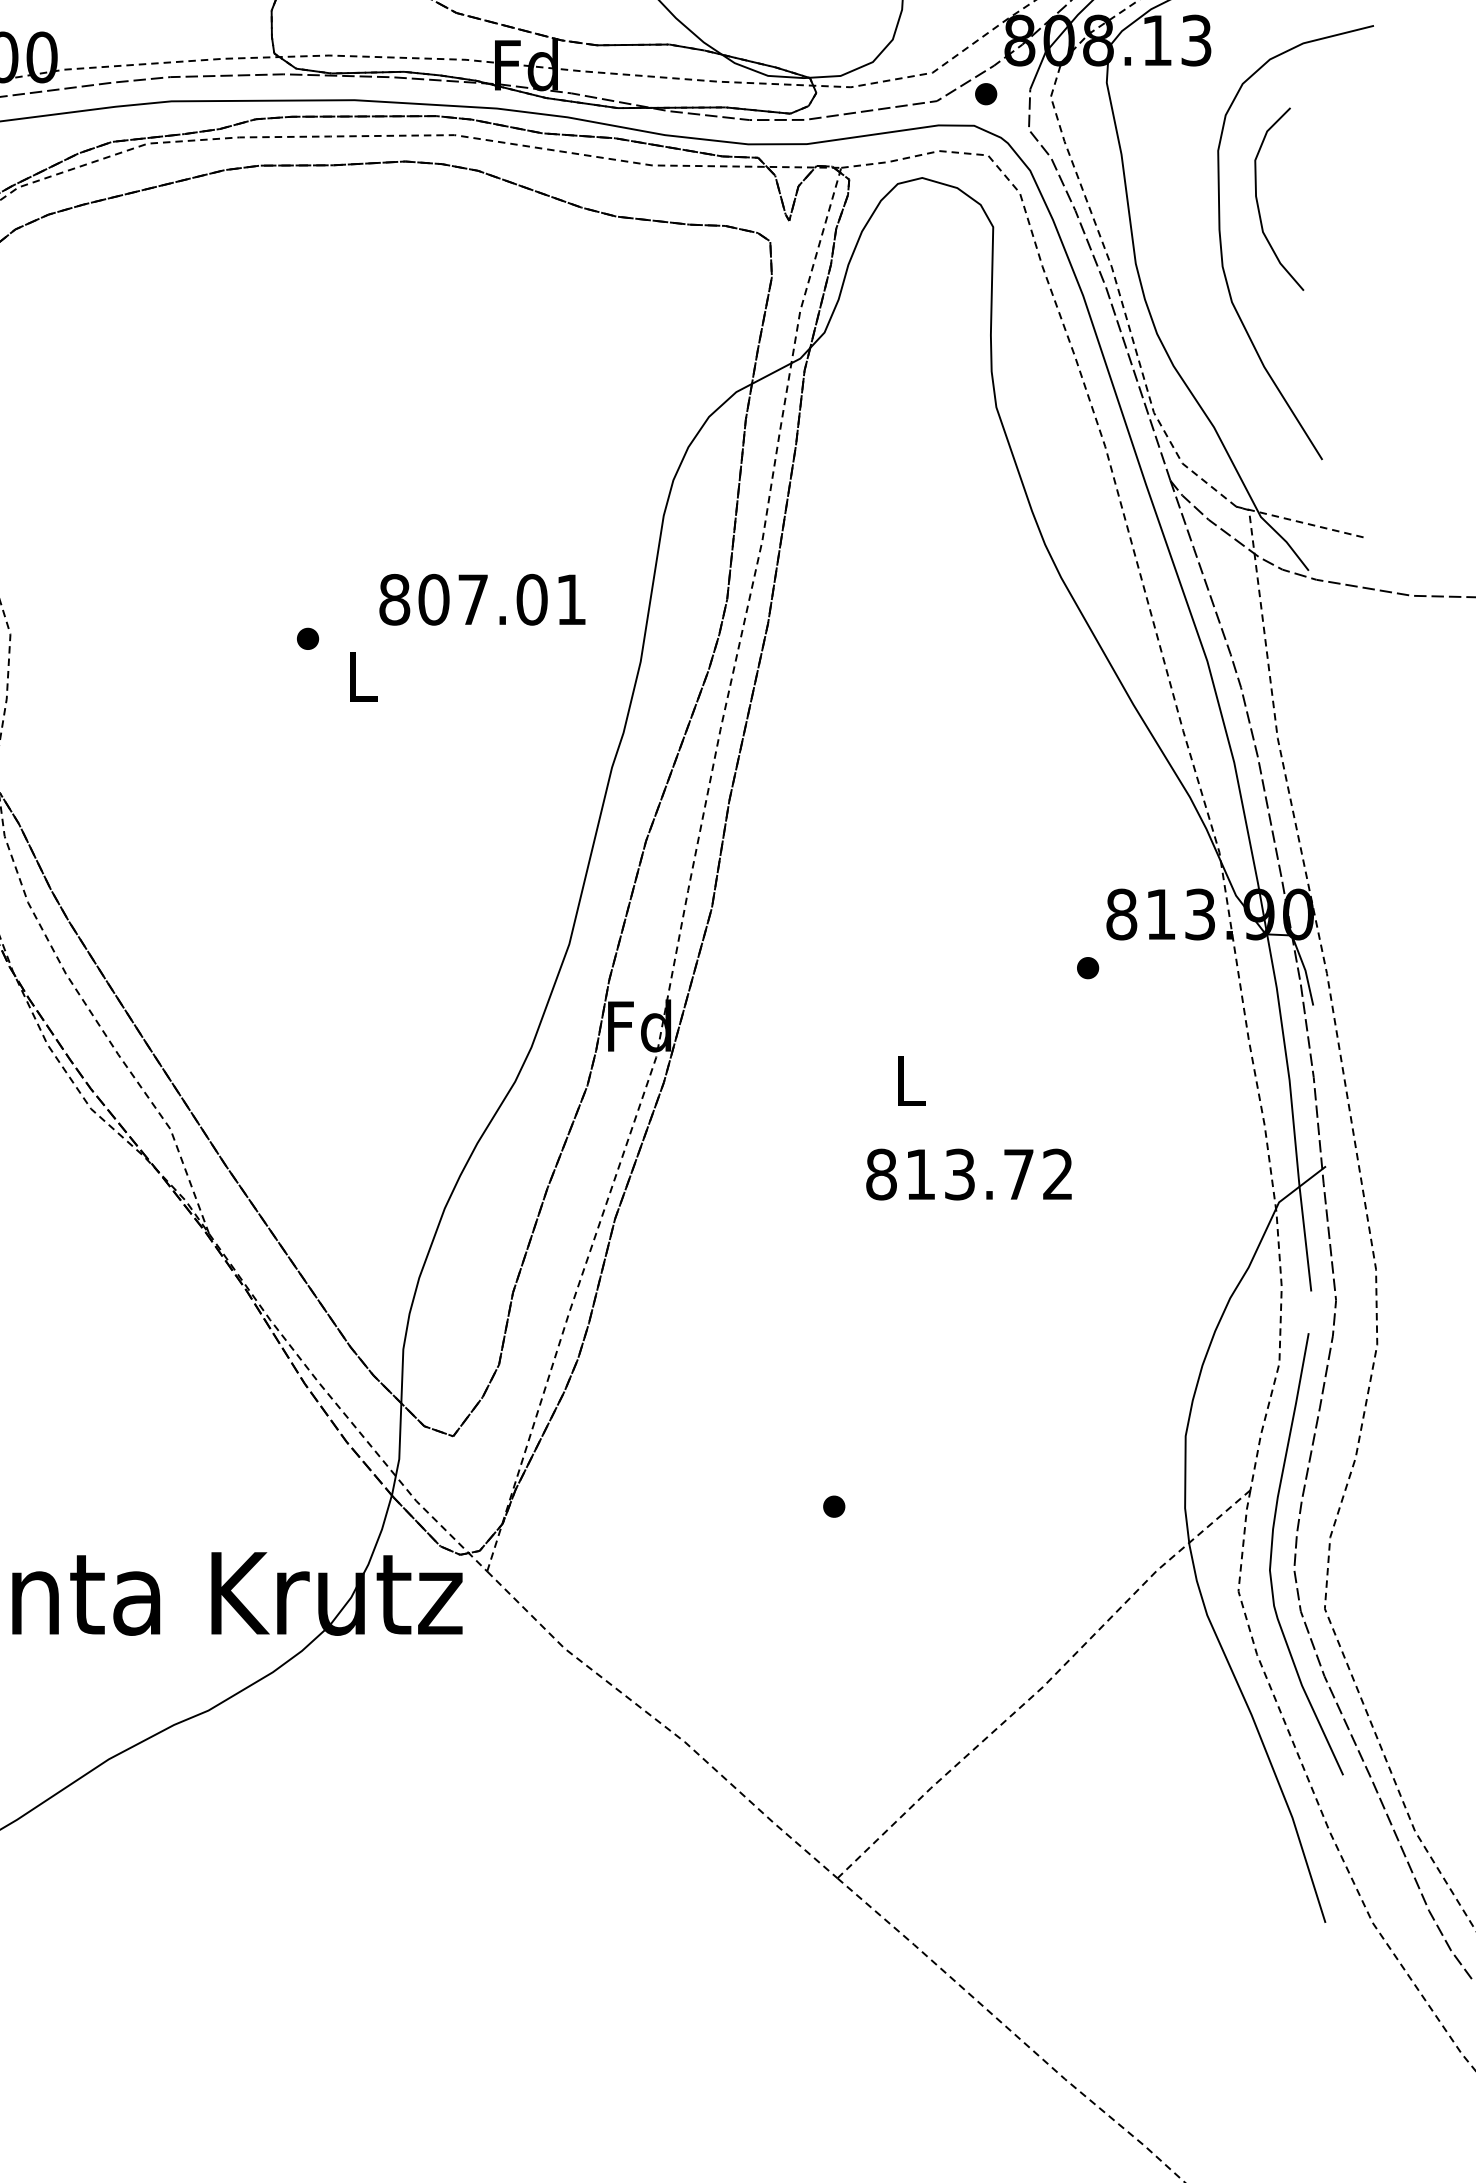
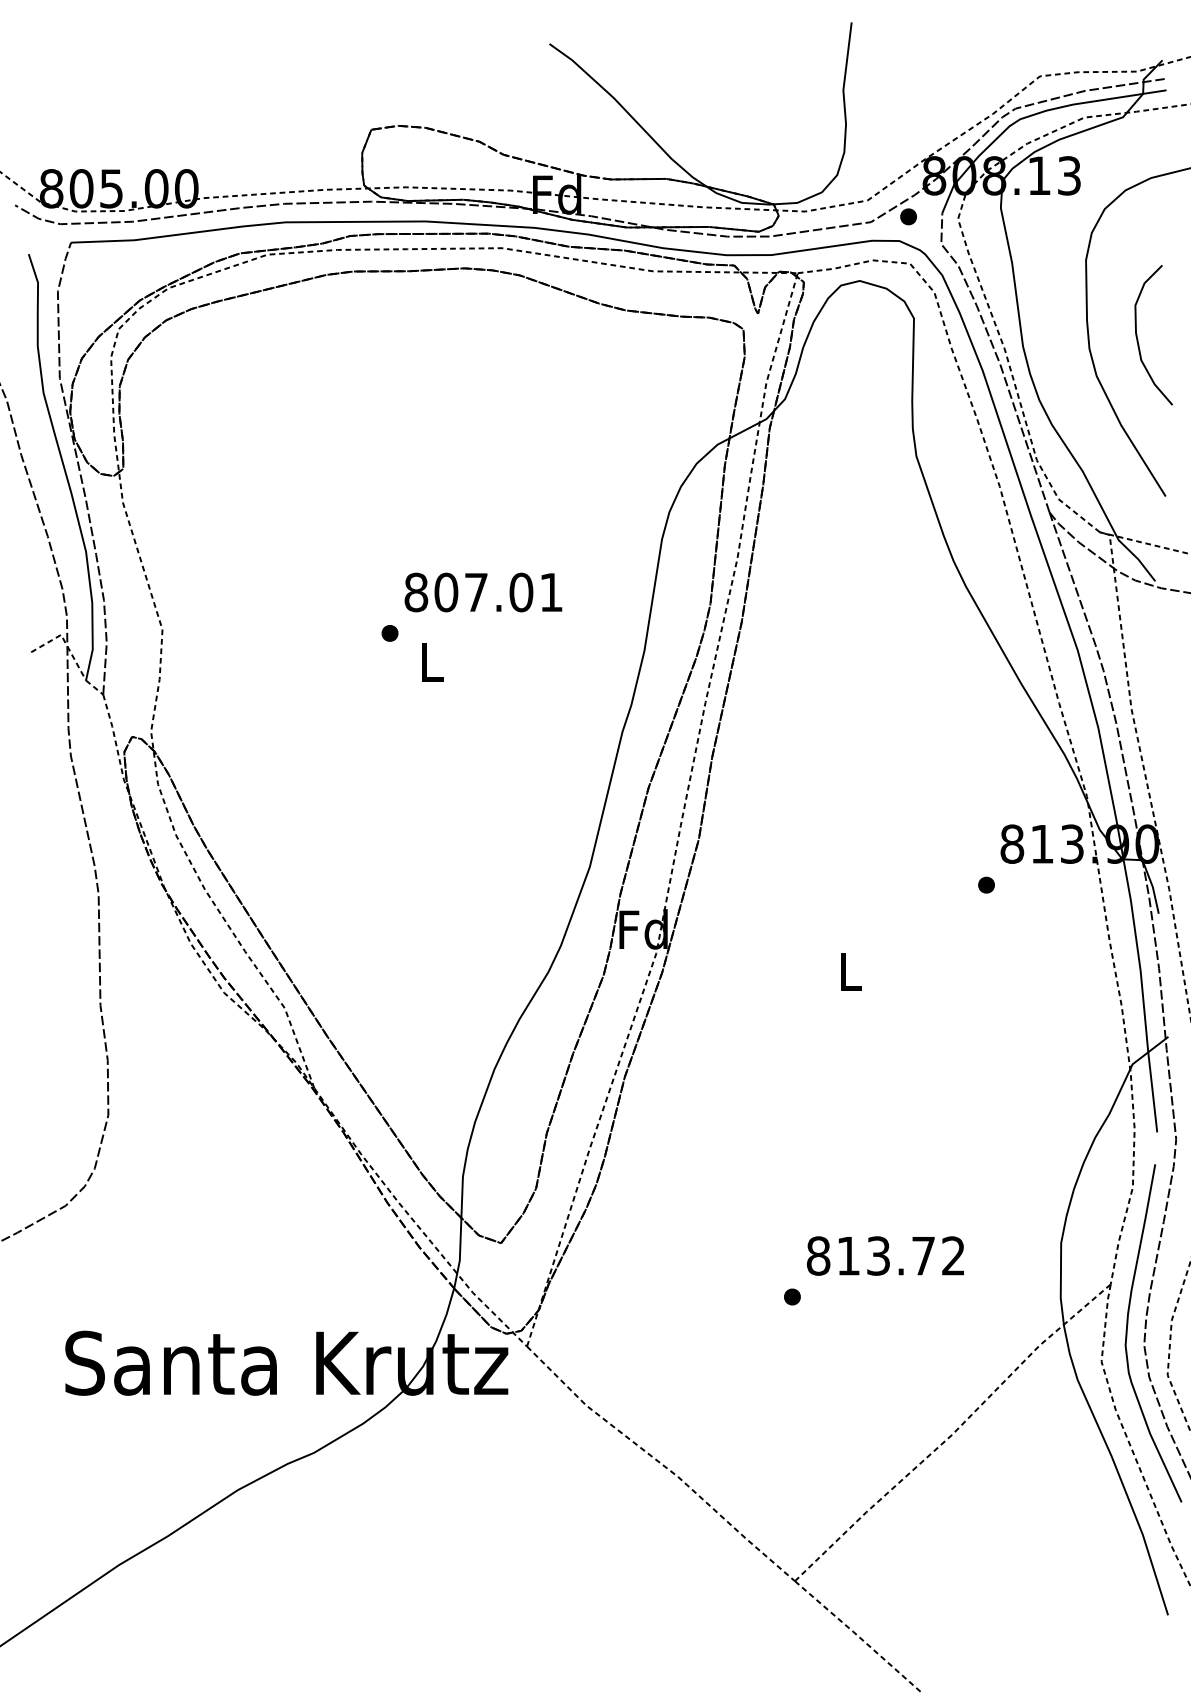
curve: (1259, 204) -> (1138, 339), moved
text: (482, 599) -> (483, 592), moved
text: (967, 1173) -> (884, 1255), moved

